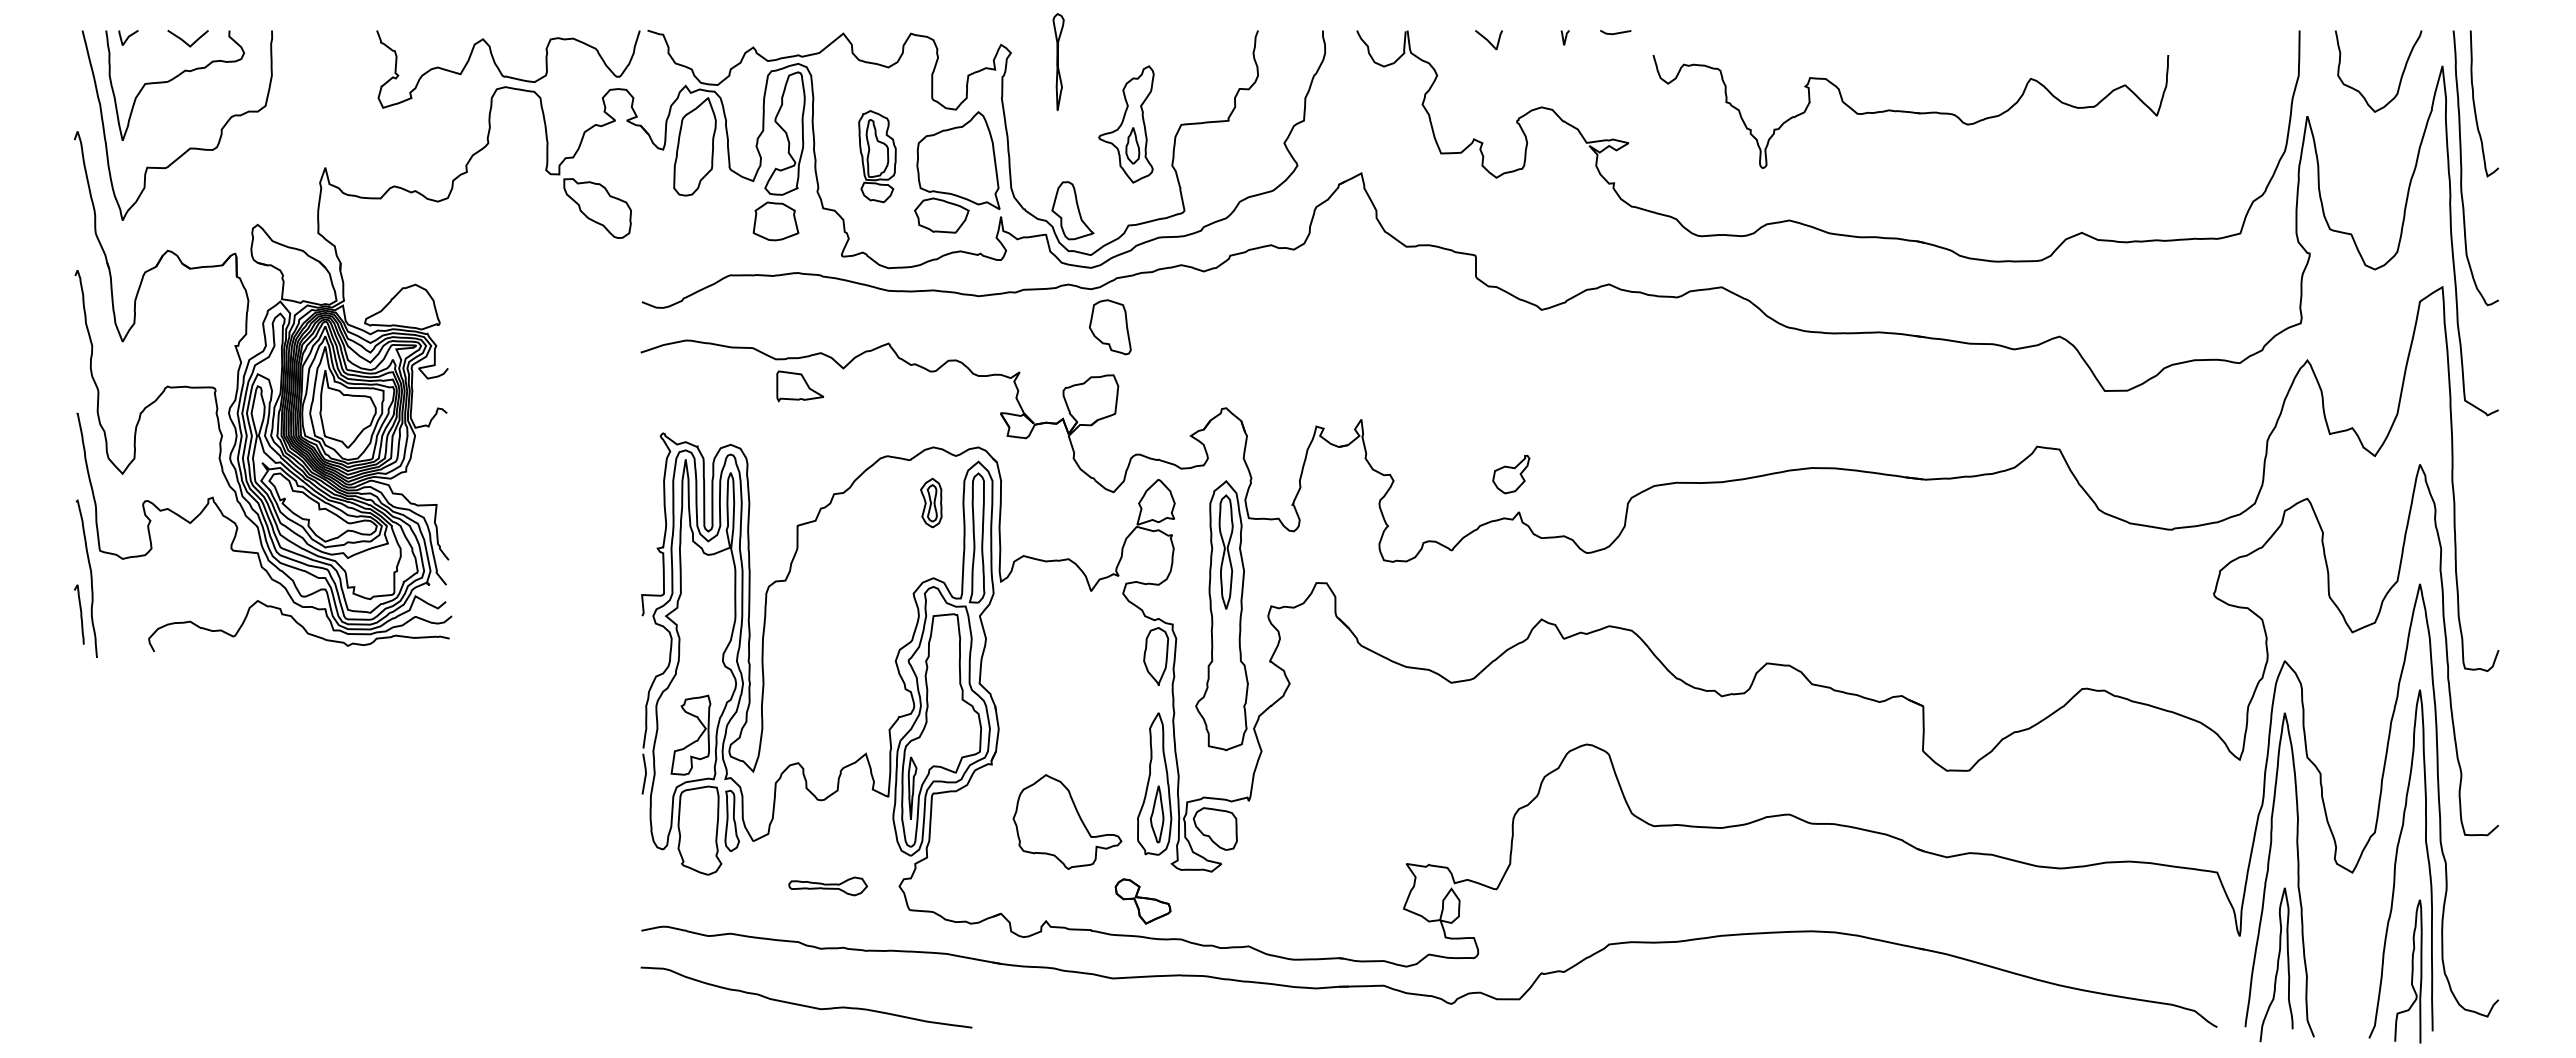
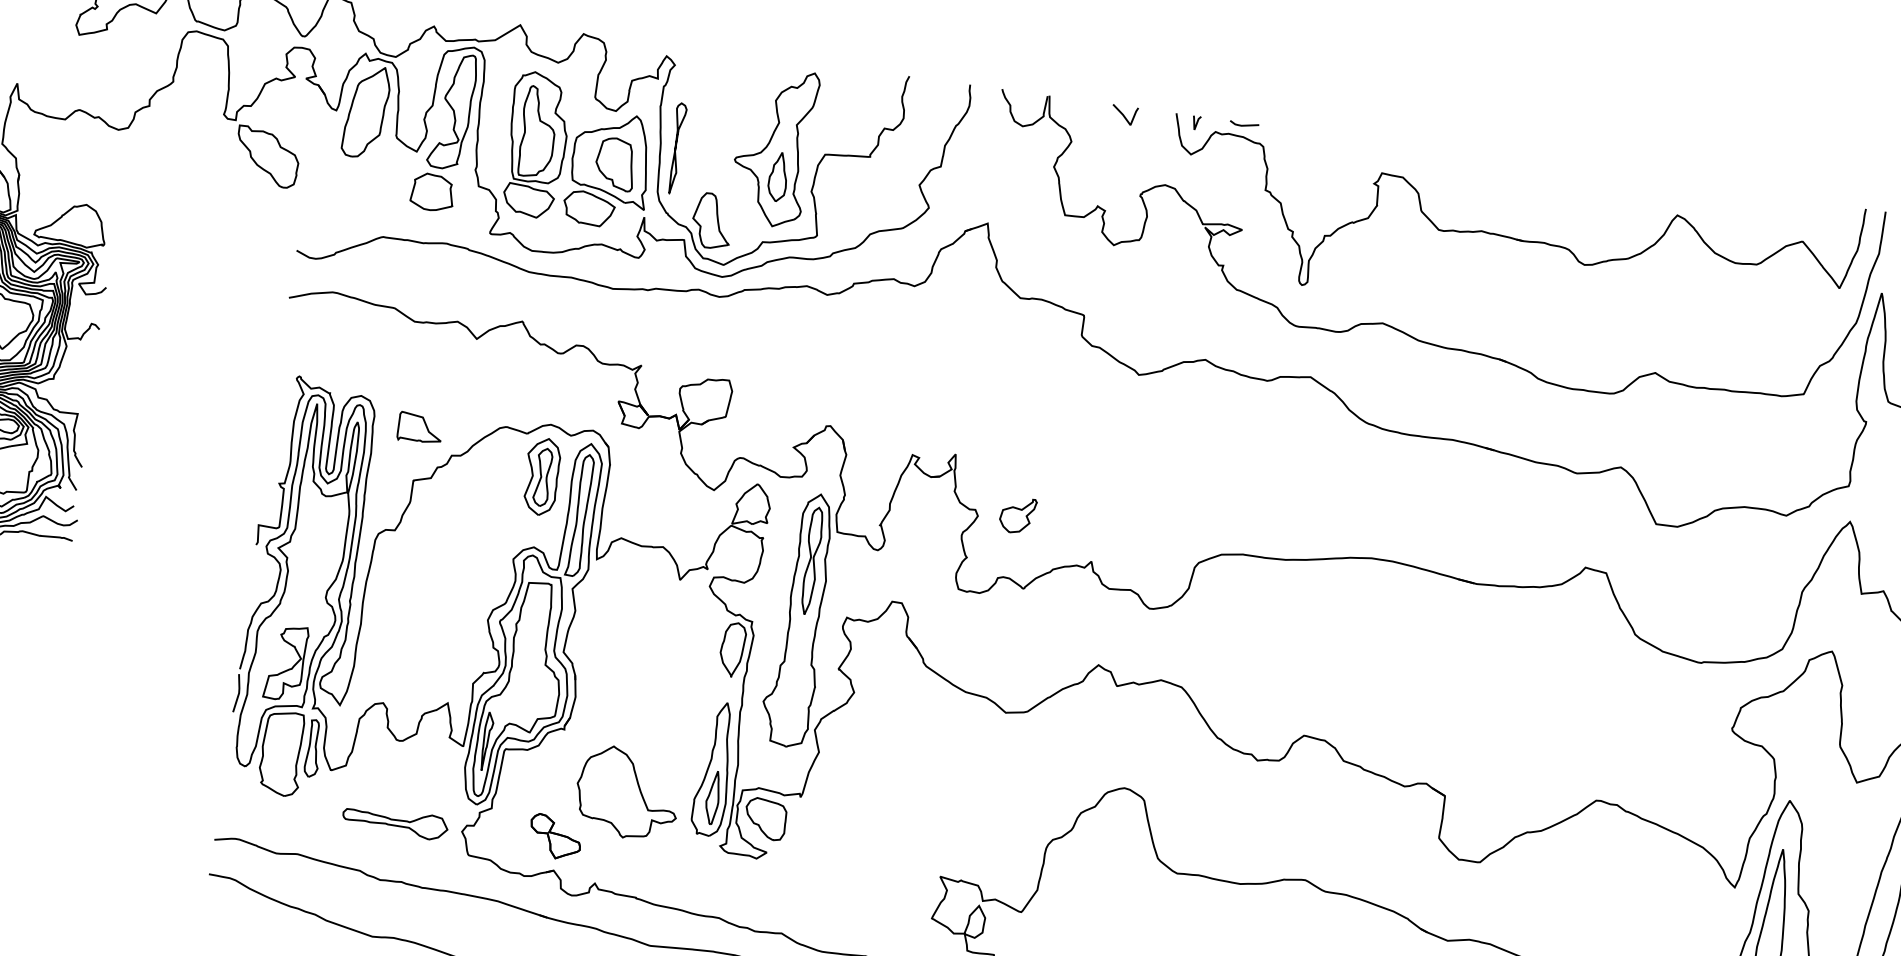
part: (1058, 62) -> (676, 148), moved
part: (1910, 111) -> (1510, 236), size x1.43
part: (1126, 124) -> (773, 147), size x1.43
part: (877, 156) -> (536, 144), size x1.67
part: (1109, 327) -> (614, 164), moved
part: (800, 386) -> (420, 428), moved
part: (1511, 474) -> (1018, 515), moved
part: (931, 502) -> (541, 476), size x1.67
part: (827, 886) -> (394, 822), size x1.43
part: (1142, 901) -> (554, 837), moved

